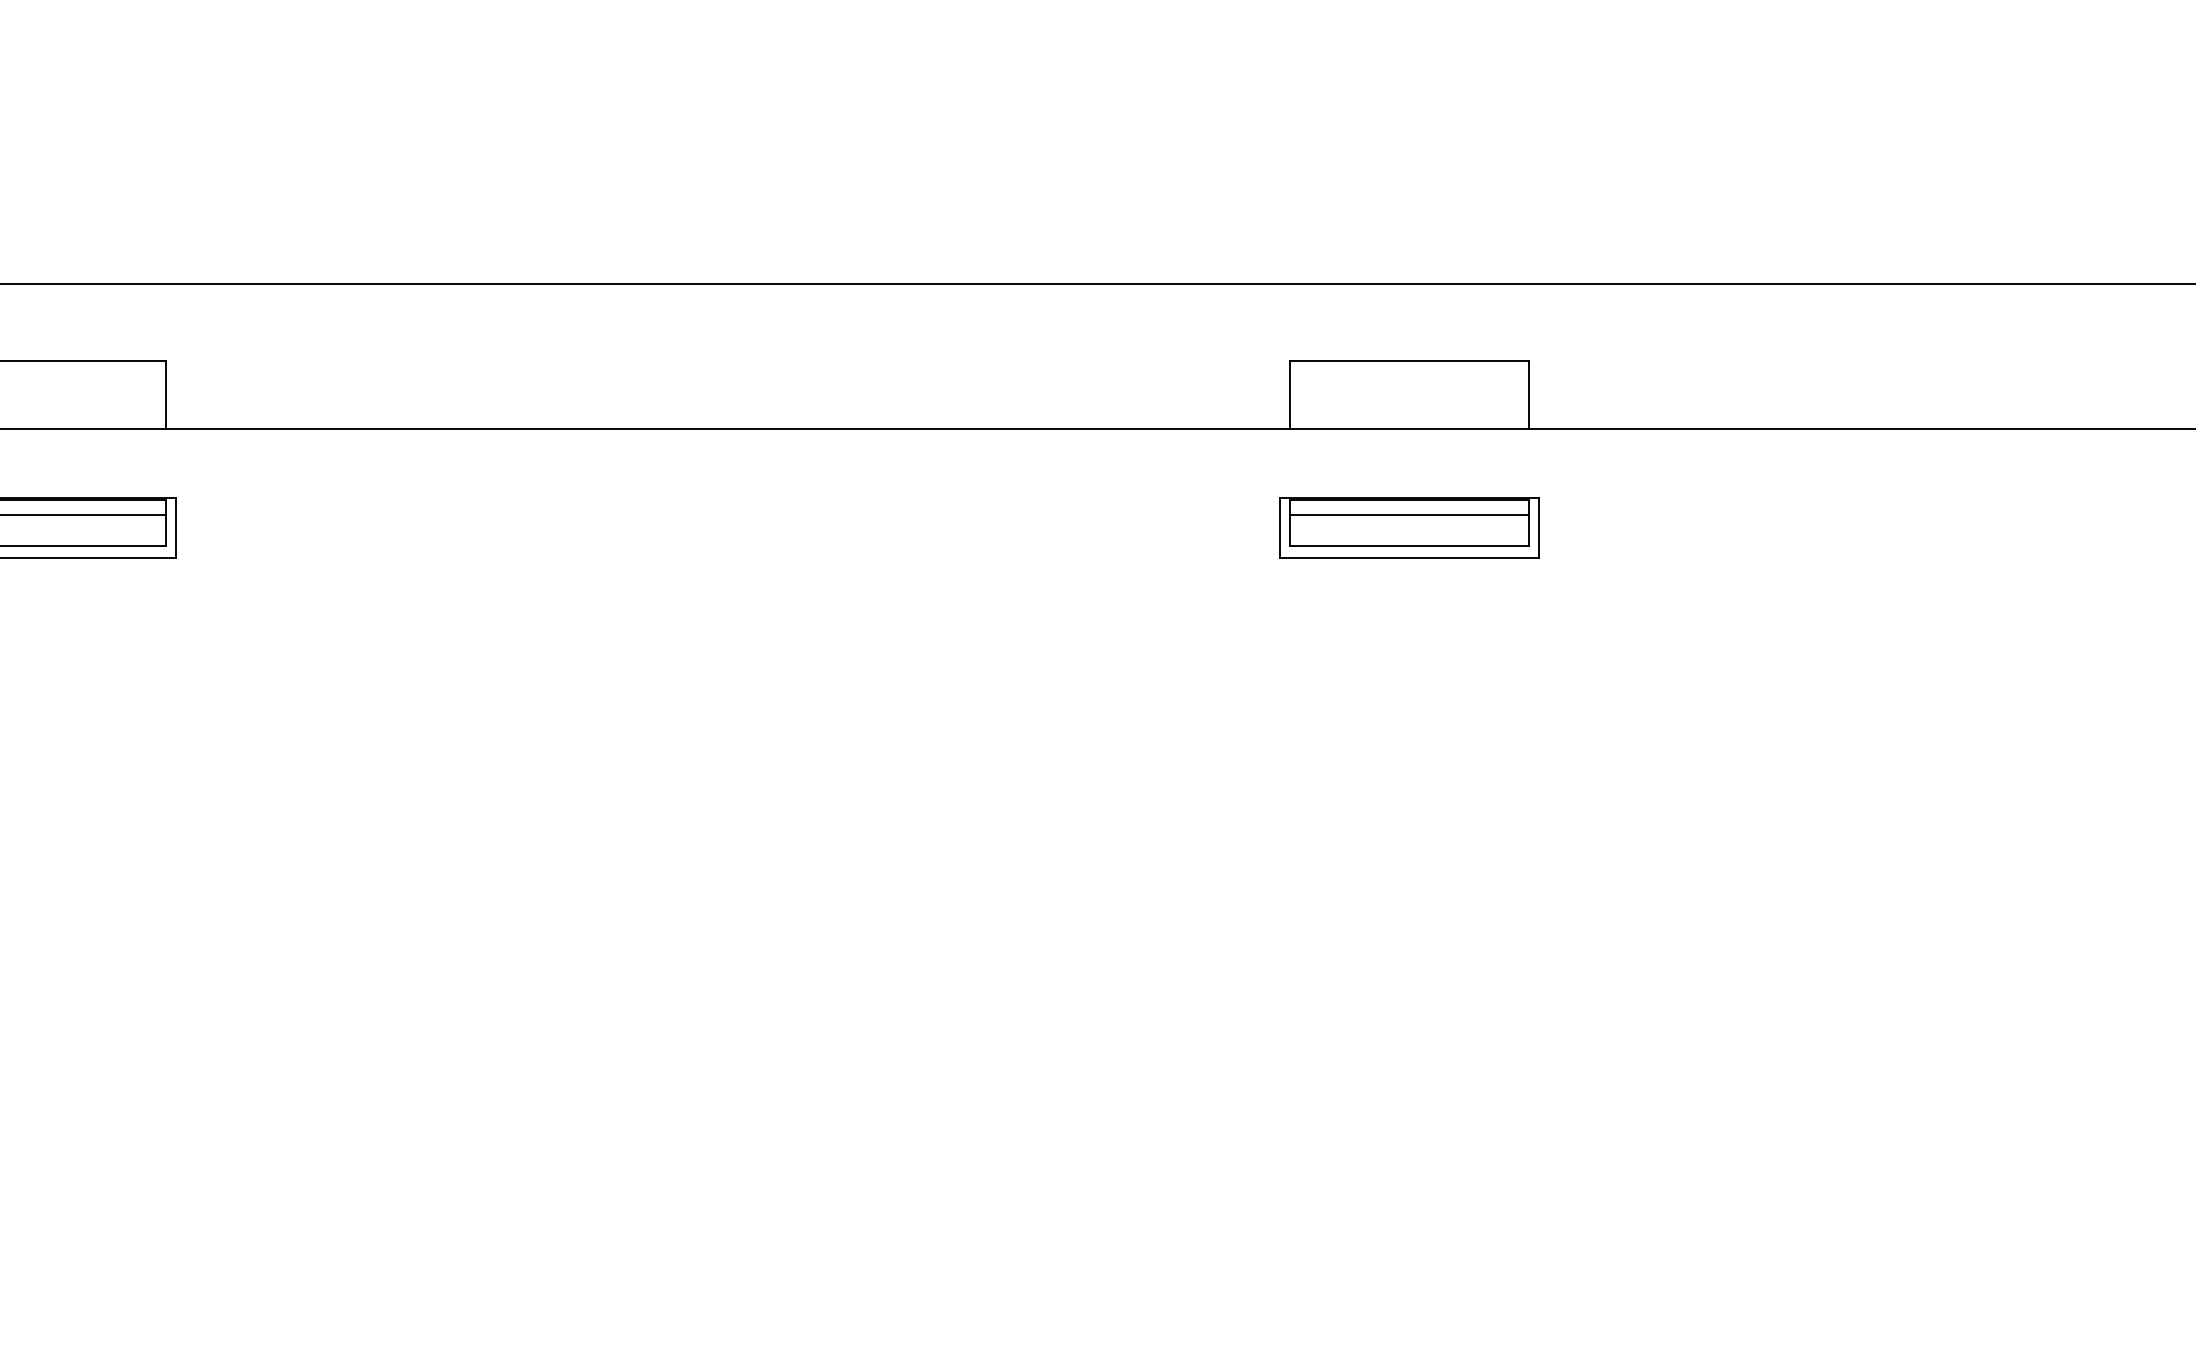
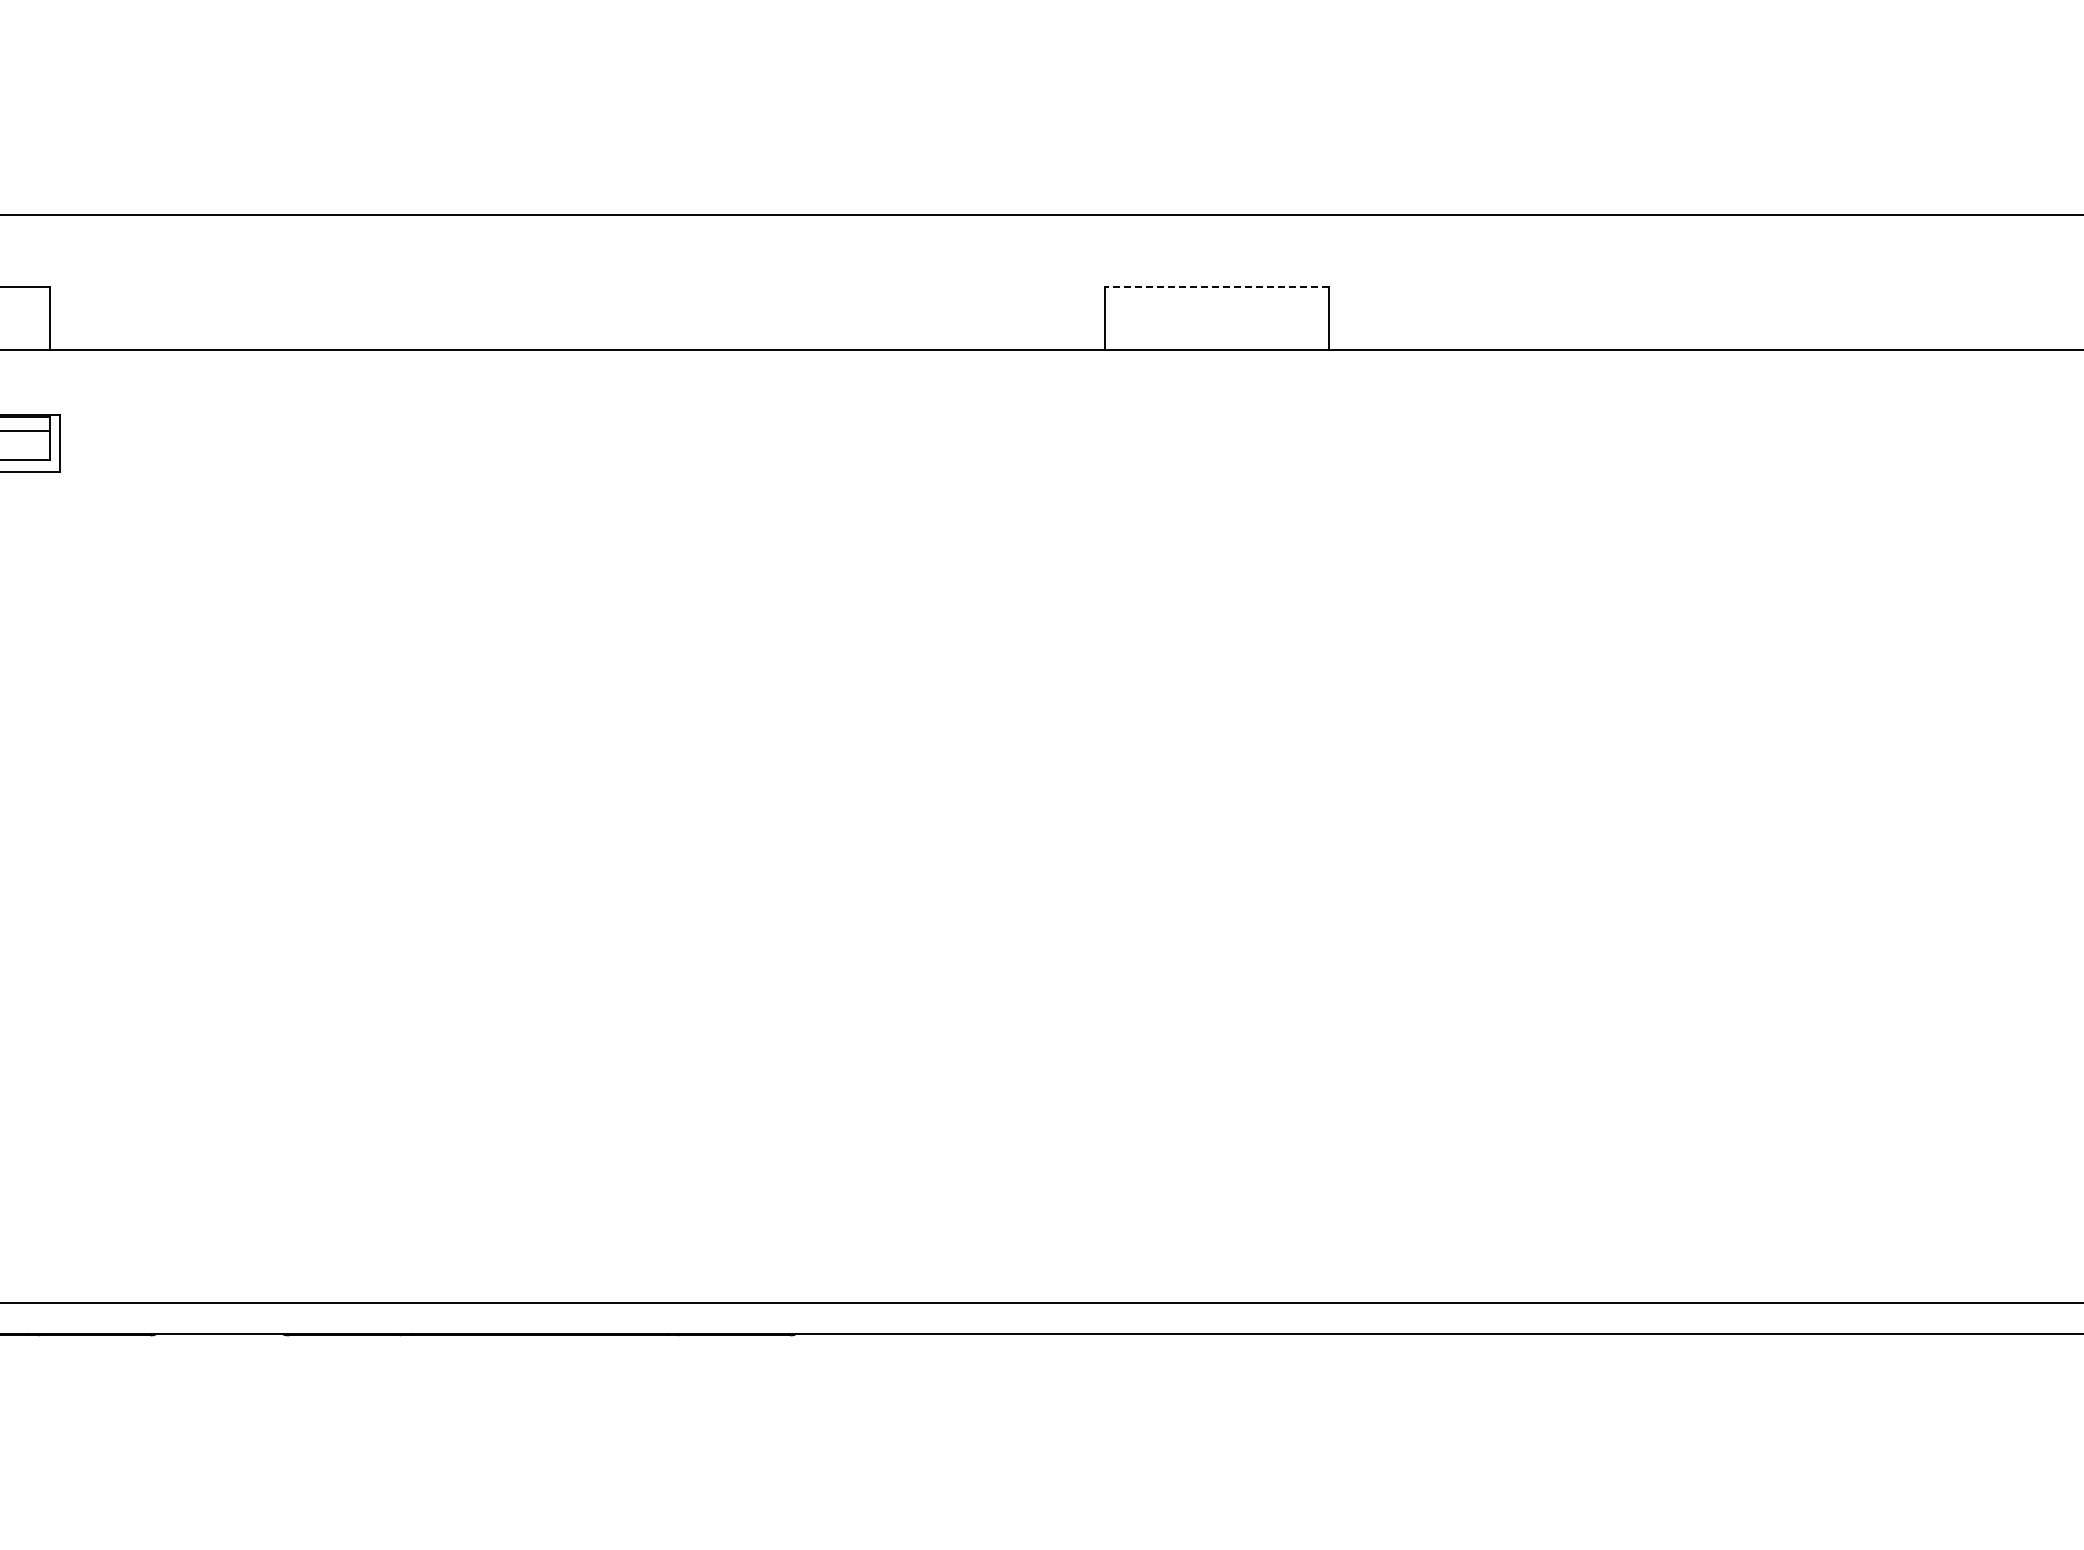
line: (1409, 360) -> (1217, 286), solid -> dashed
part: (1409, 528) -> (1217, 443), removed

